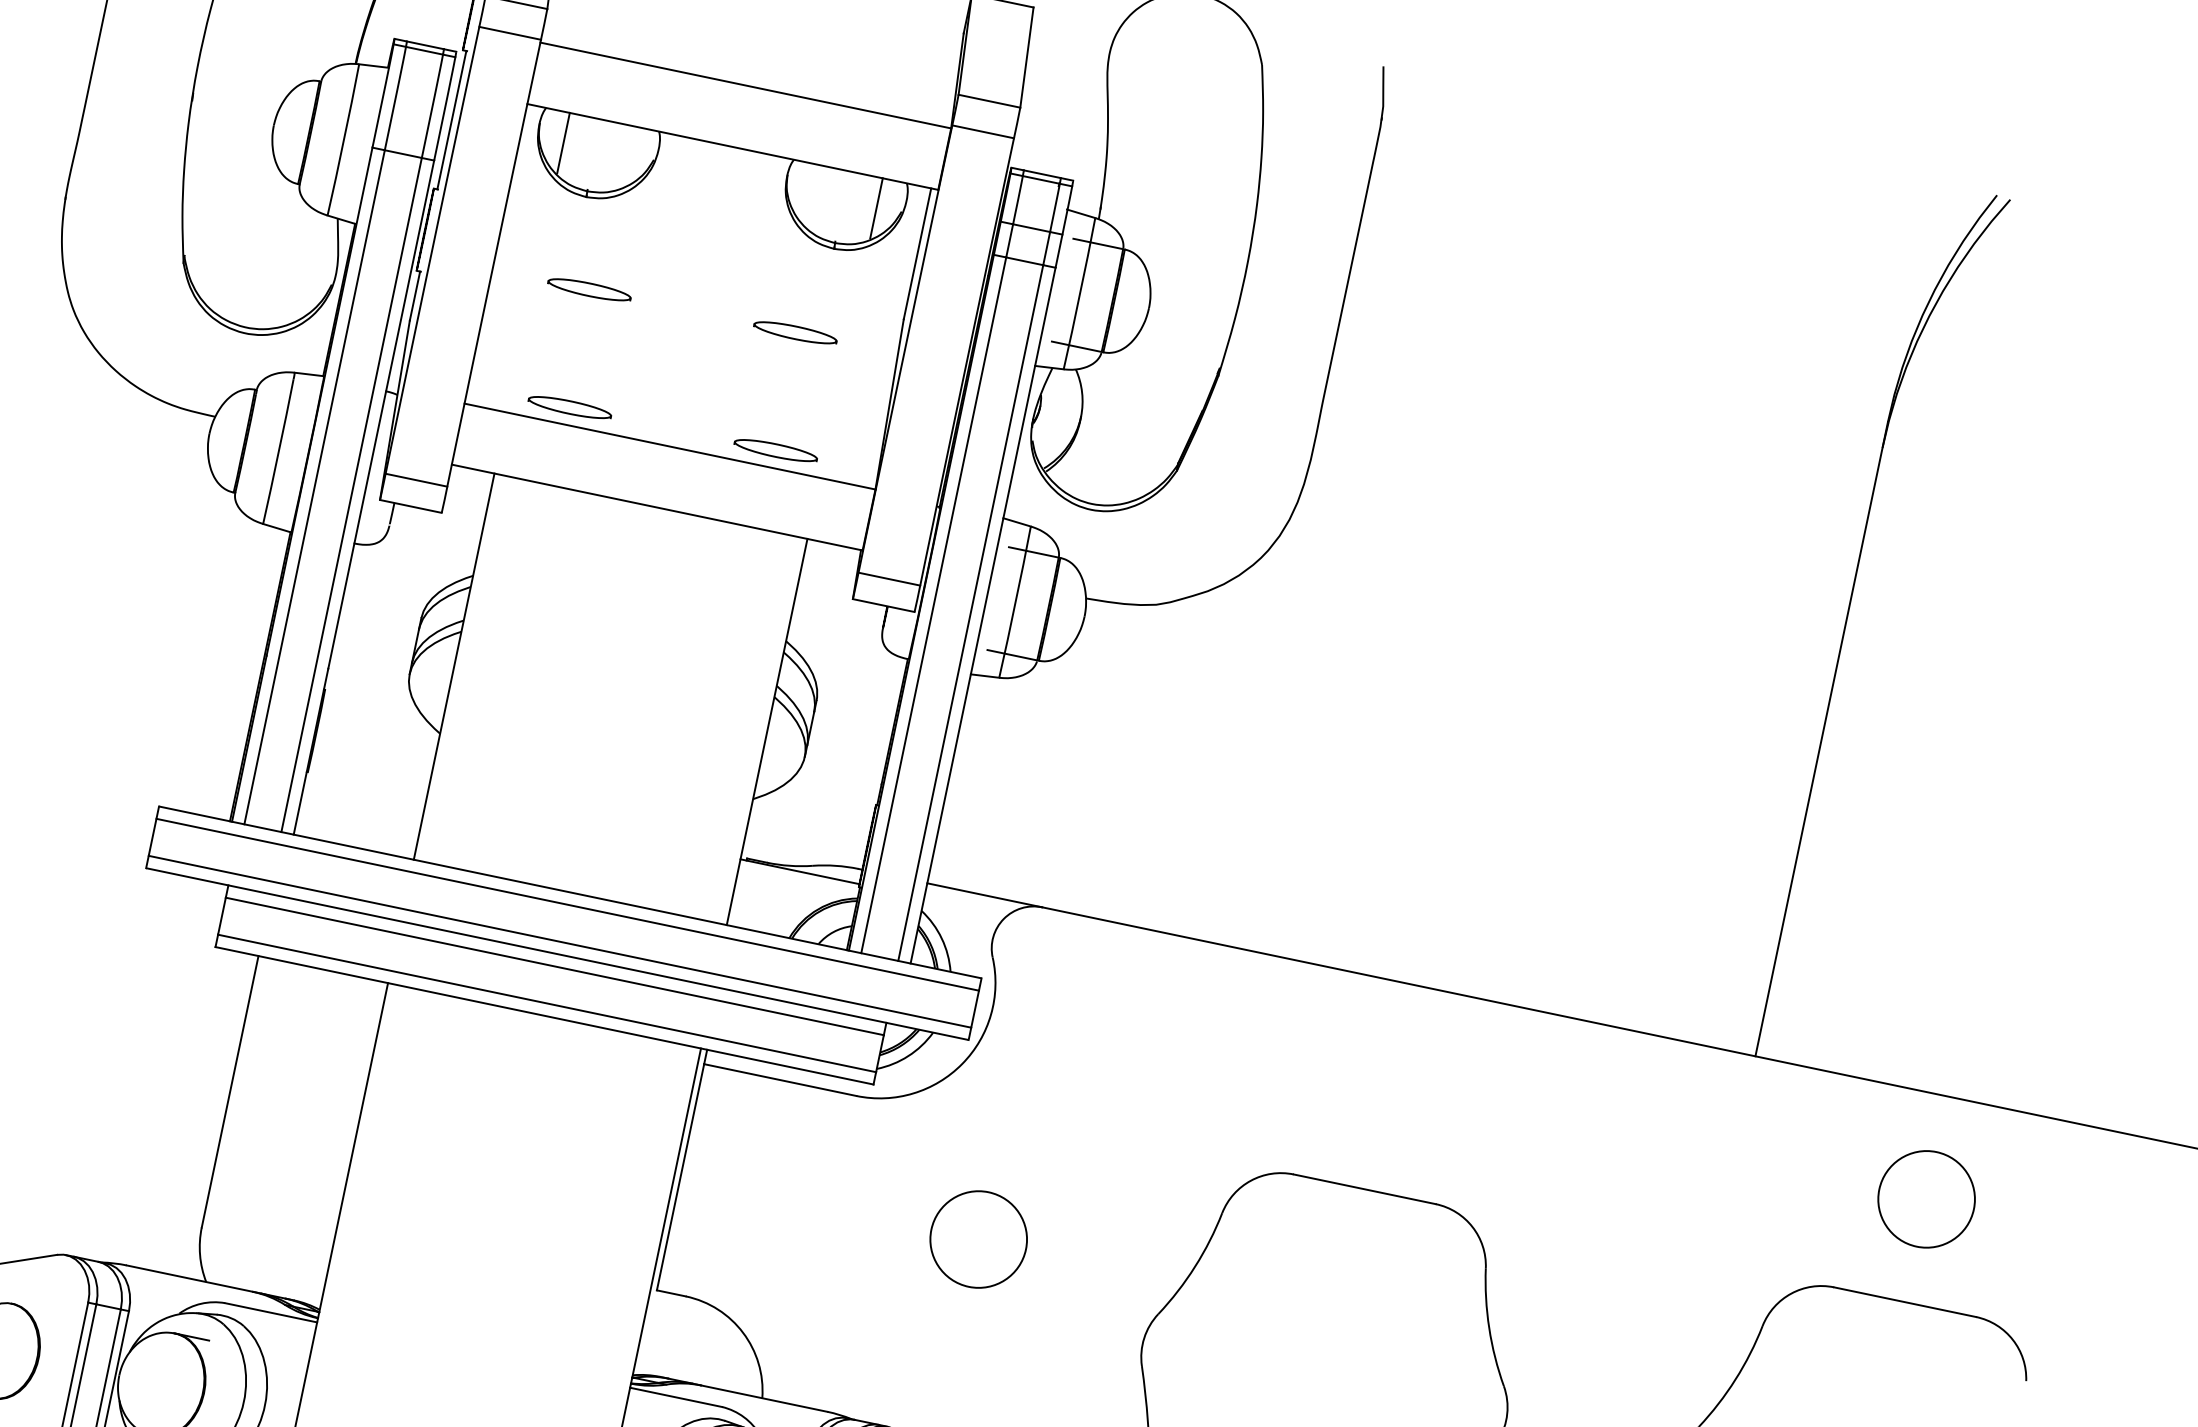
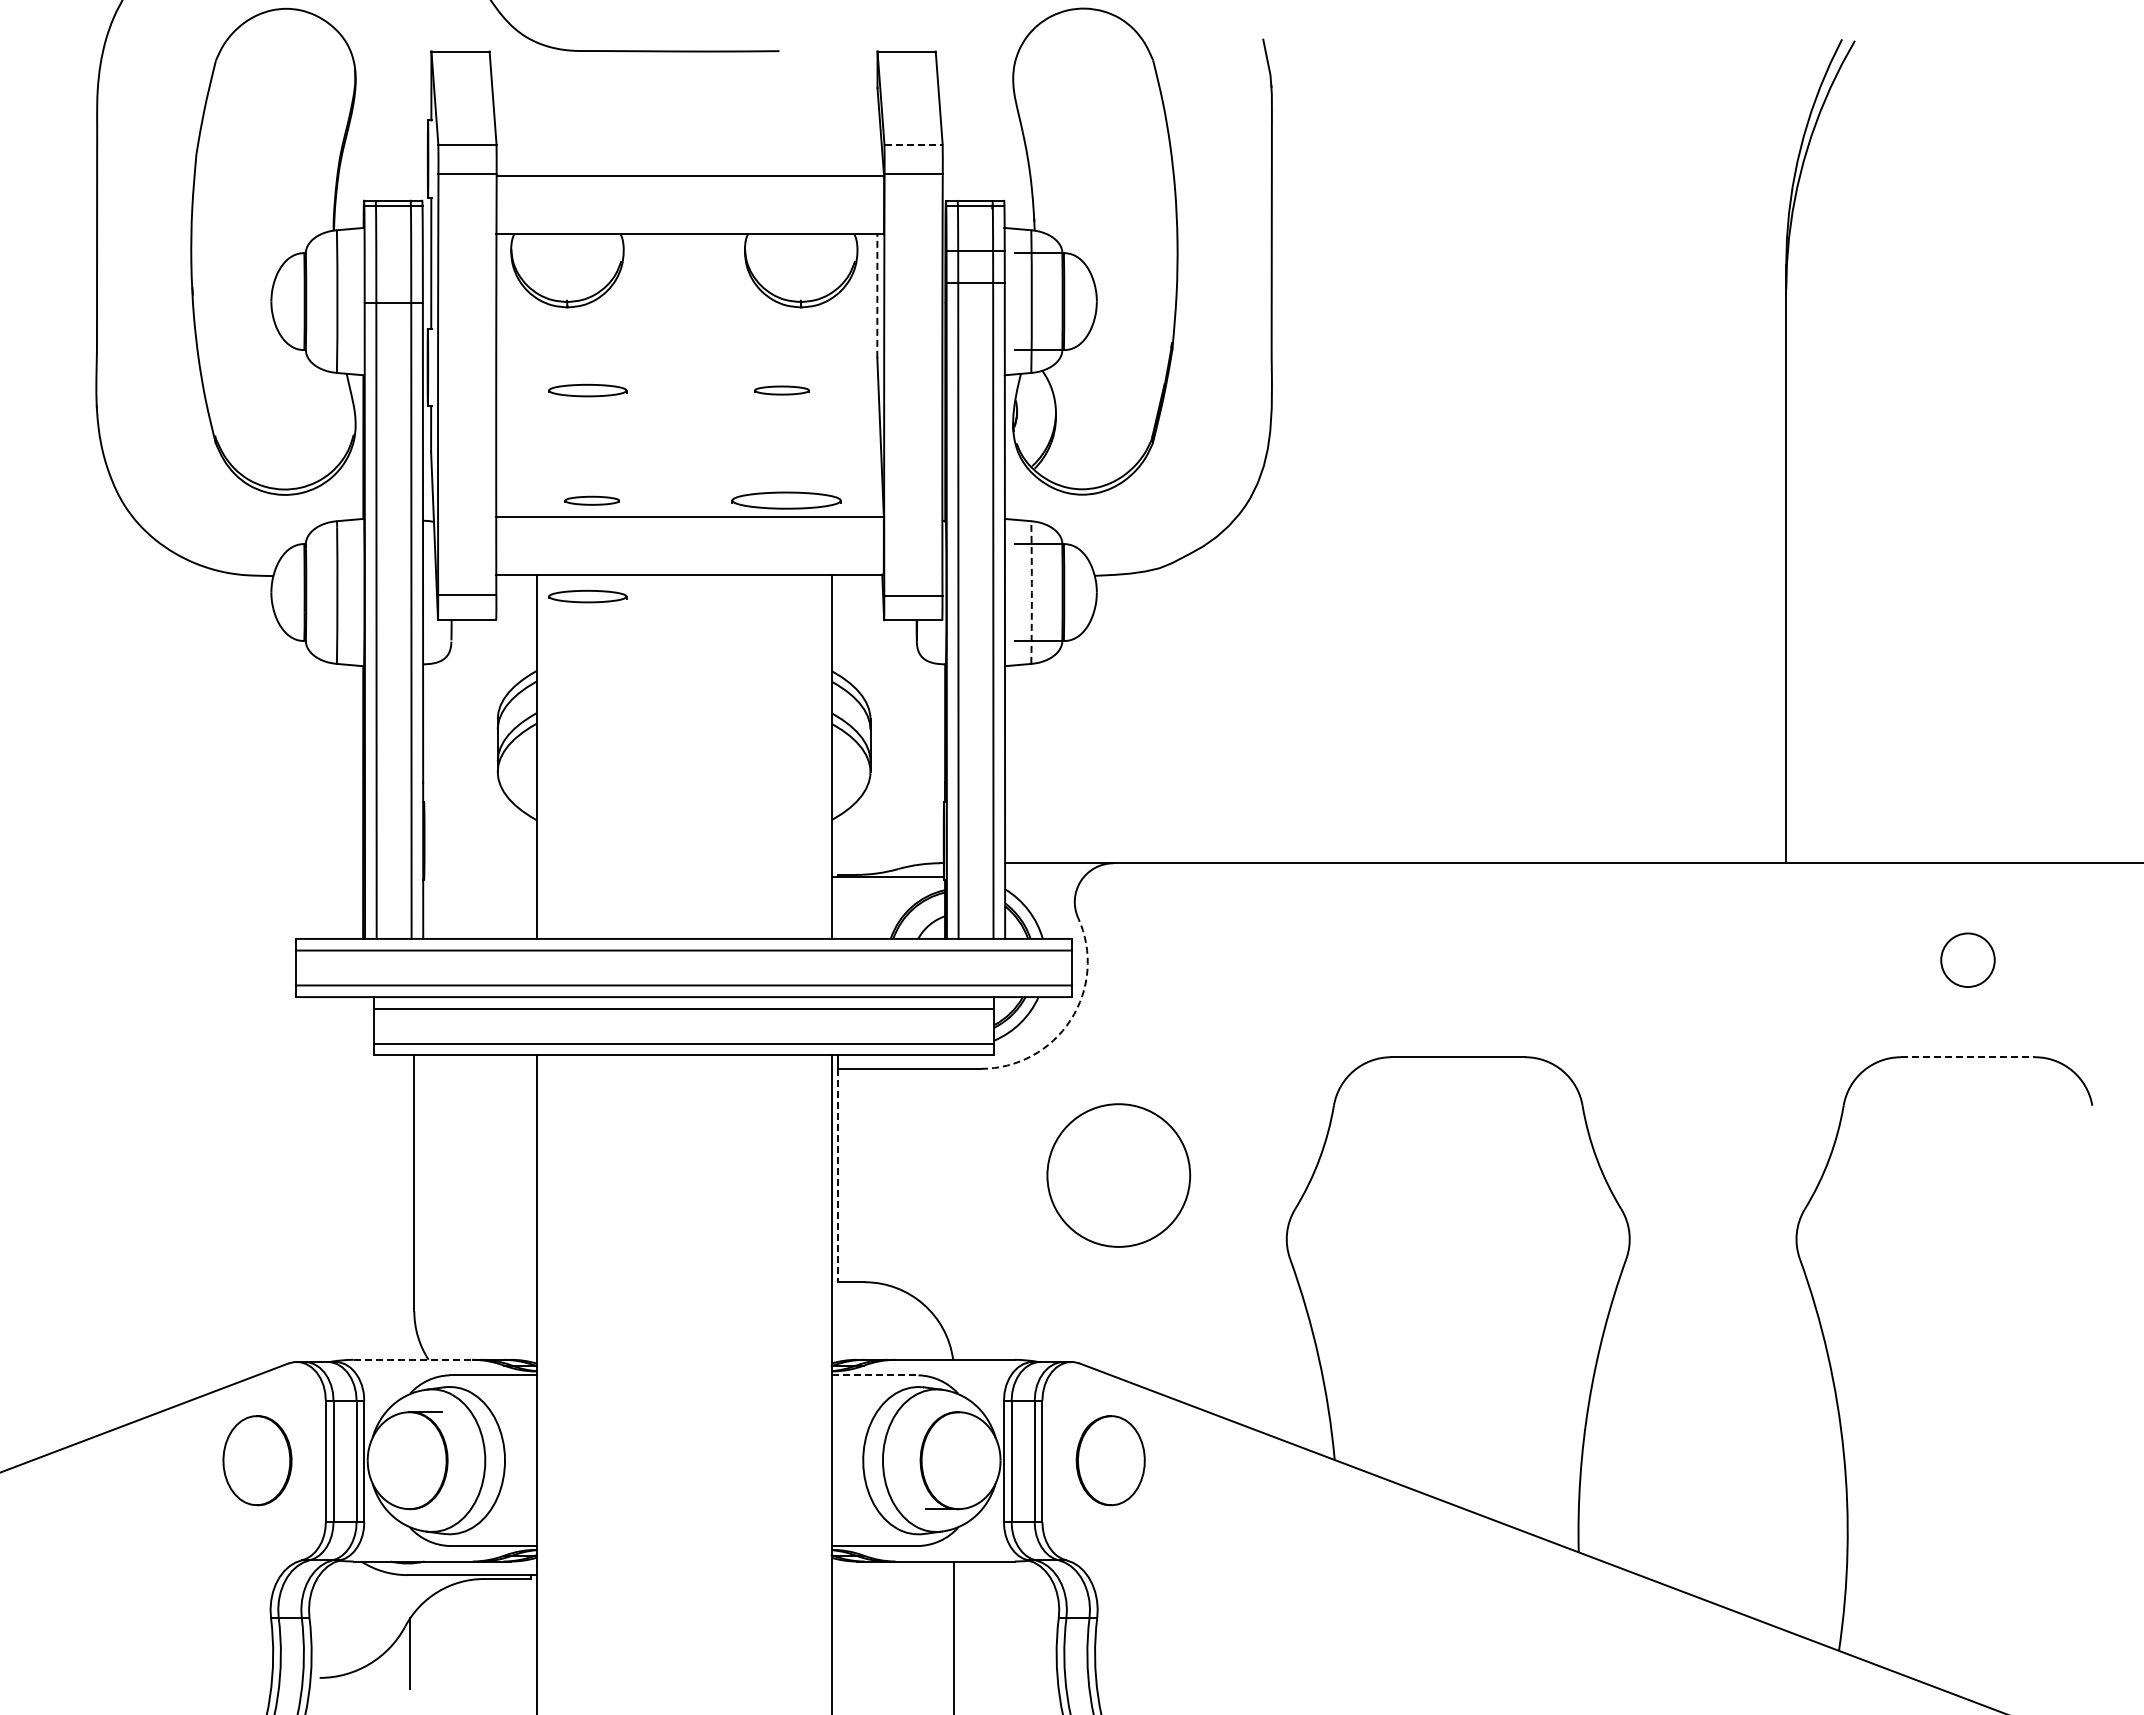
line: (990, 101) -> (914, 144), solid -> dashed
line: (563, 142) -> (536, 262), removed
line: (876, 207) -> (831, 262), removed
line: (917, 254) -> (877, 296), solid -> dashed
part: (794, 332) -> (781, 390), size x0.7
part: (569, 407) -> (591, 500), size x0.7
part: (775, 450) -> (786, 500), size x1.4
part: (543, 508) -> (587, 596), added
arc: (1015, 602) -> (1031, 592), solid -> dashed
arc: (962, 1063) -> (1070, 1019), solid -> dashed
line: (680, 1177) -> (837, 1175), solid -> dashed
circle: (1926, 1198) -> (1967, 959), size x0.6
circle: (978, 1239) -> (1118, 1175), size x1.6
line: (190, 1278) -> (413, 1359), solid -> dashed
line: (1905, 1302) -> (1968, 1057), solid -> dashed
line: (676, 1397) -> (875, 1375), solid -> dashed

